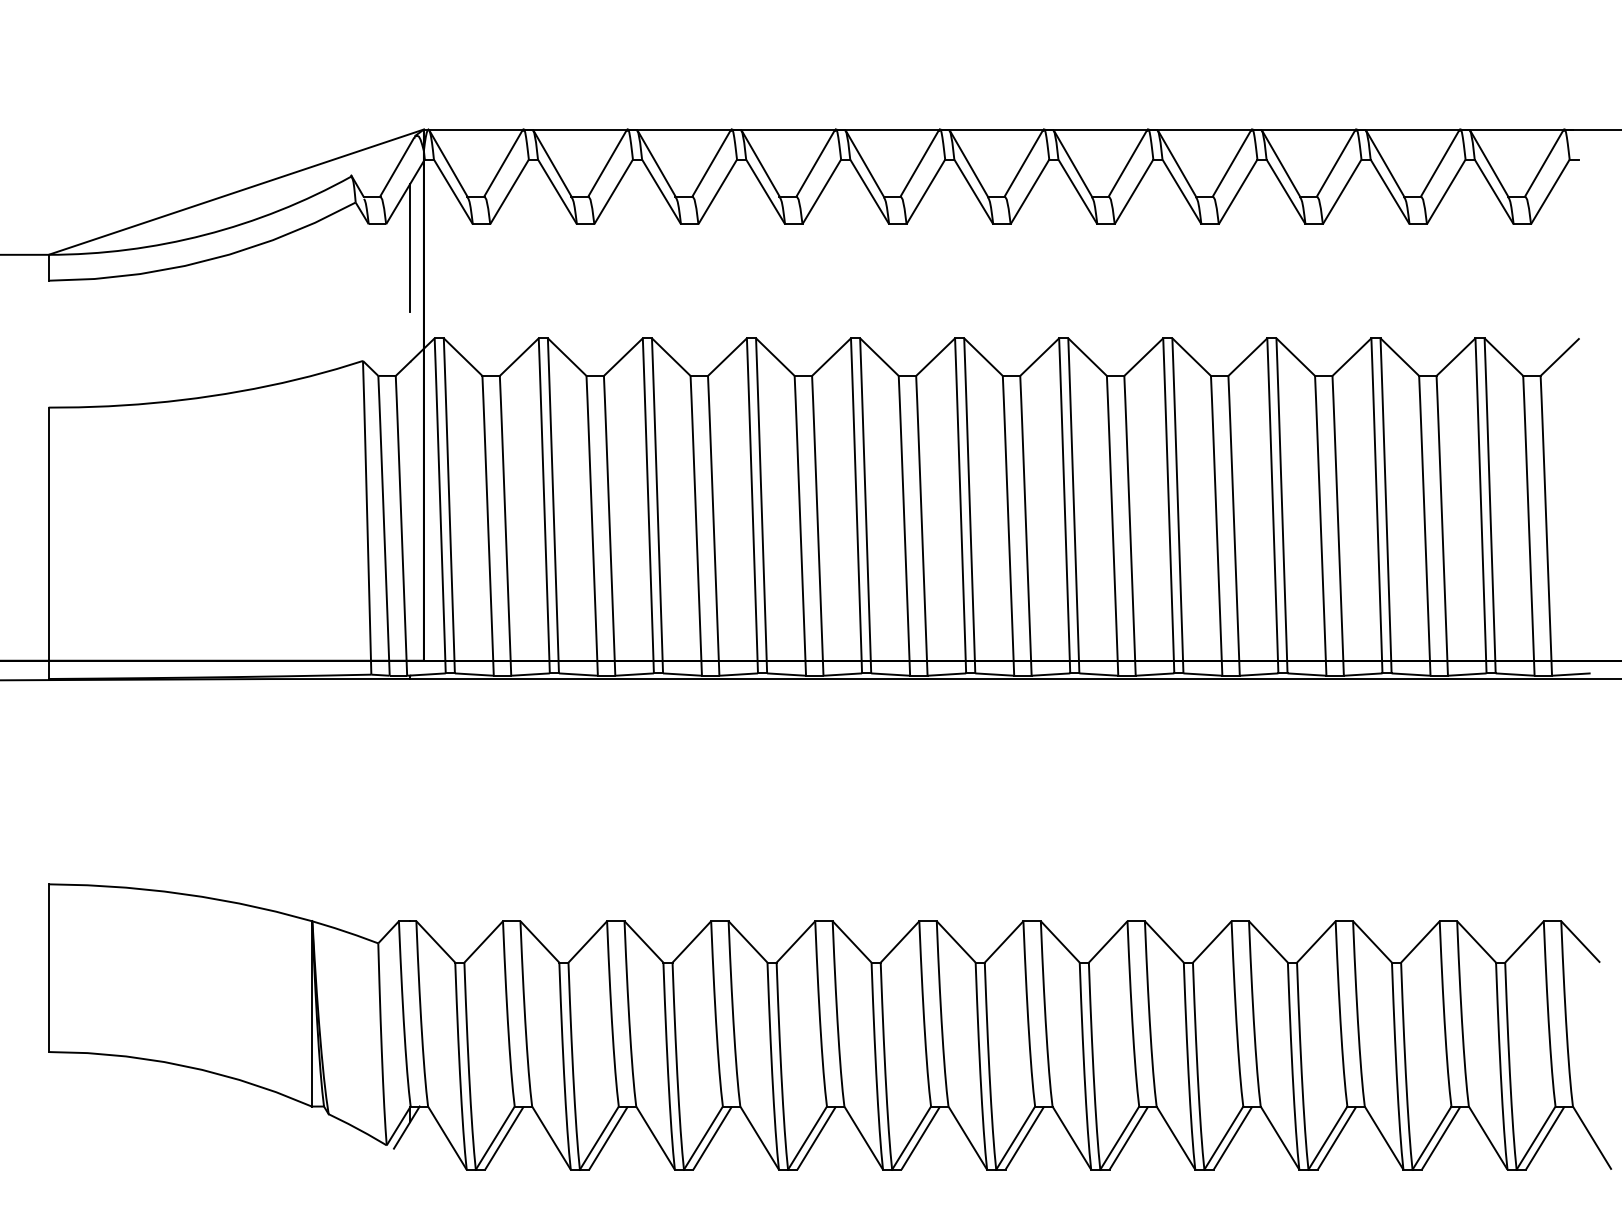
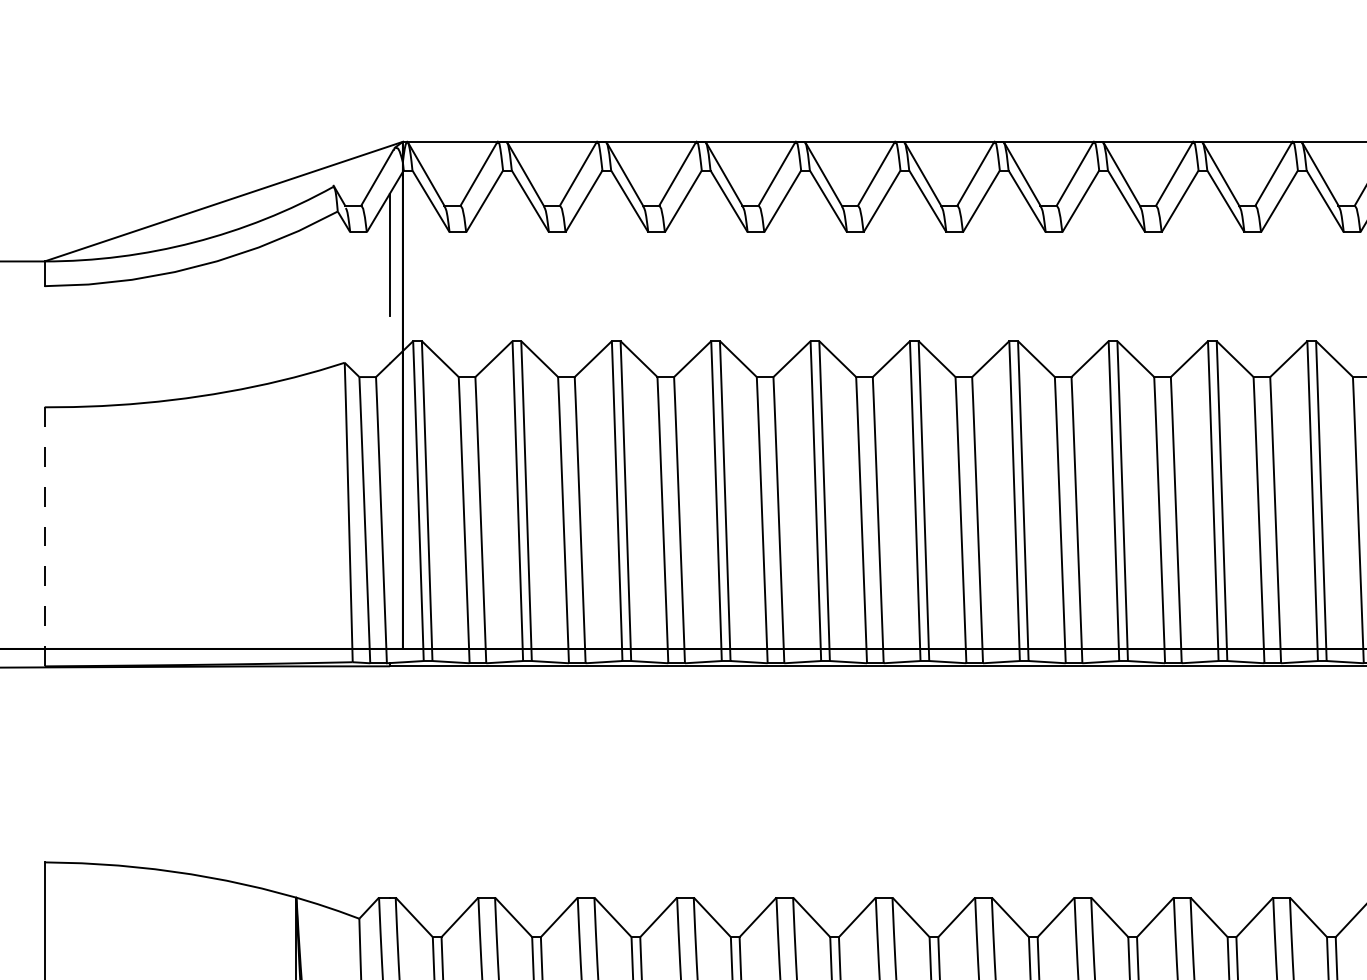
line: (48, 543) -> (44, 537), solid -> dashed

